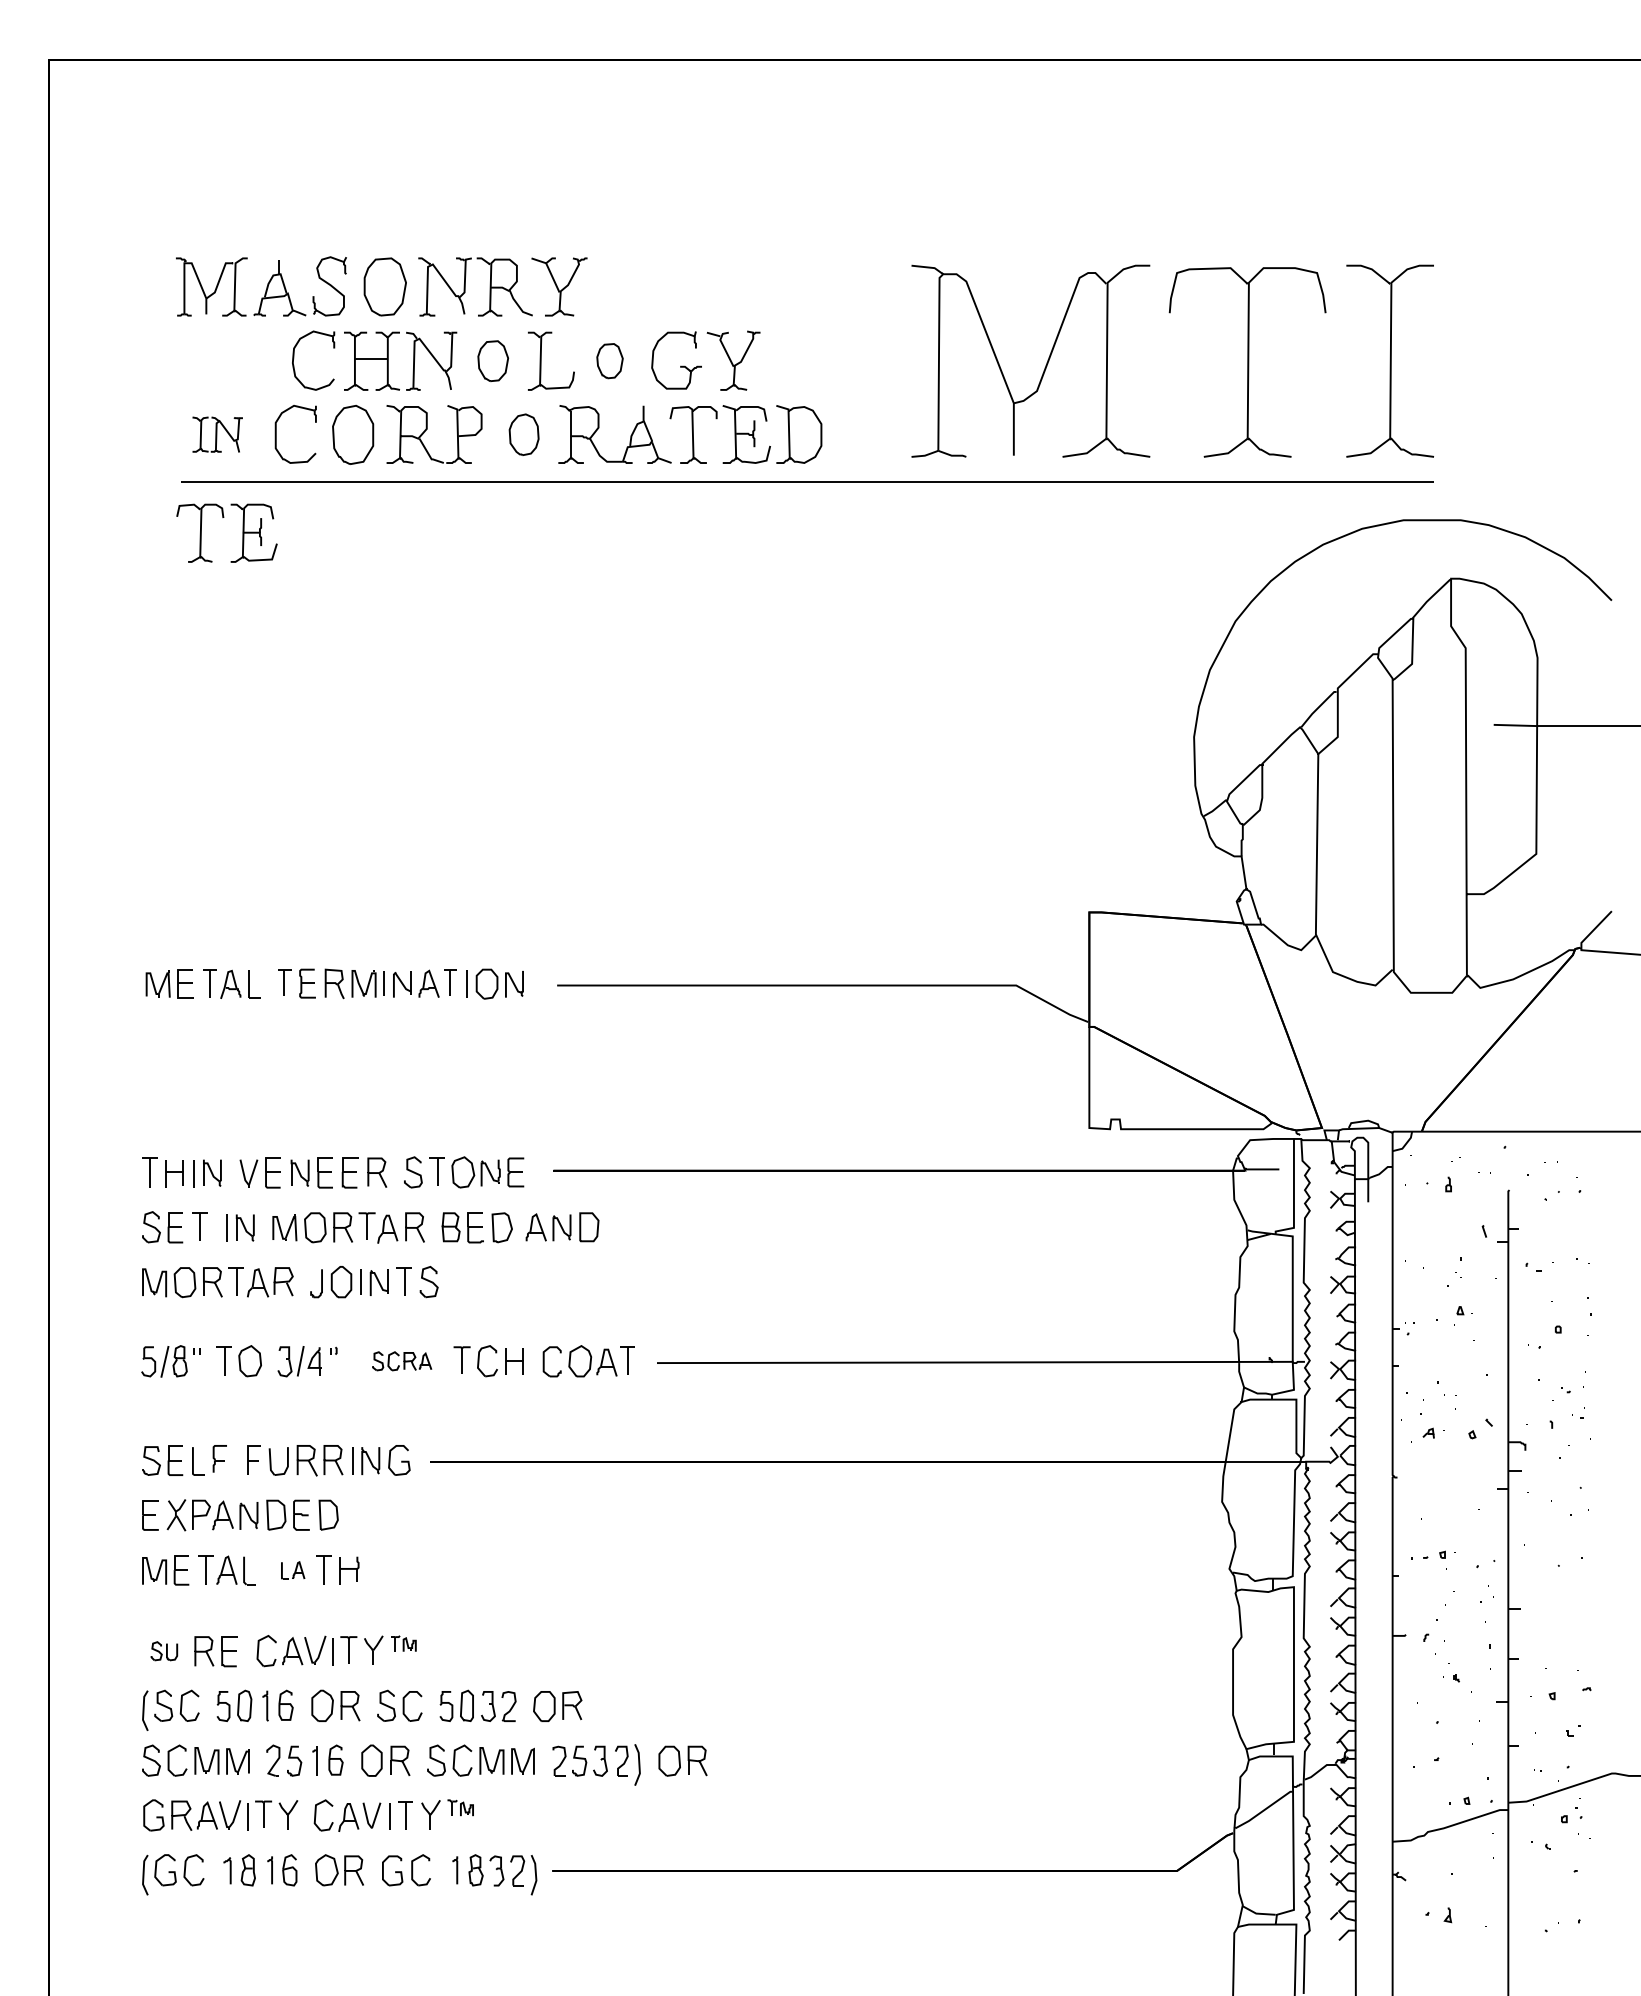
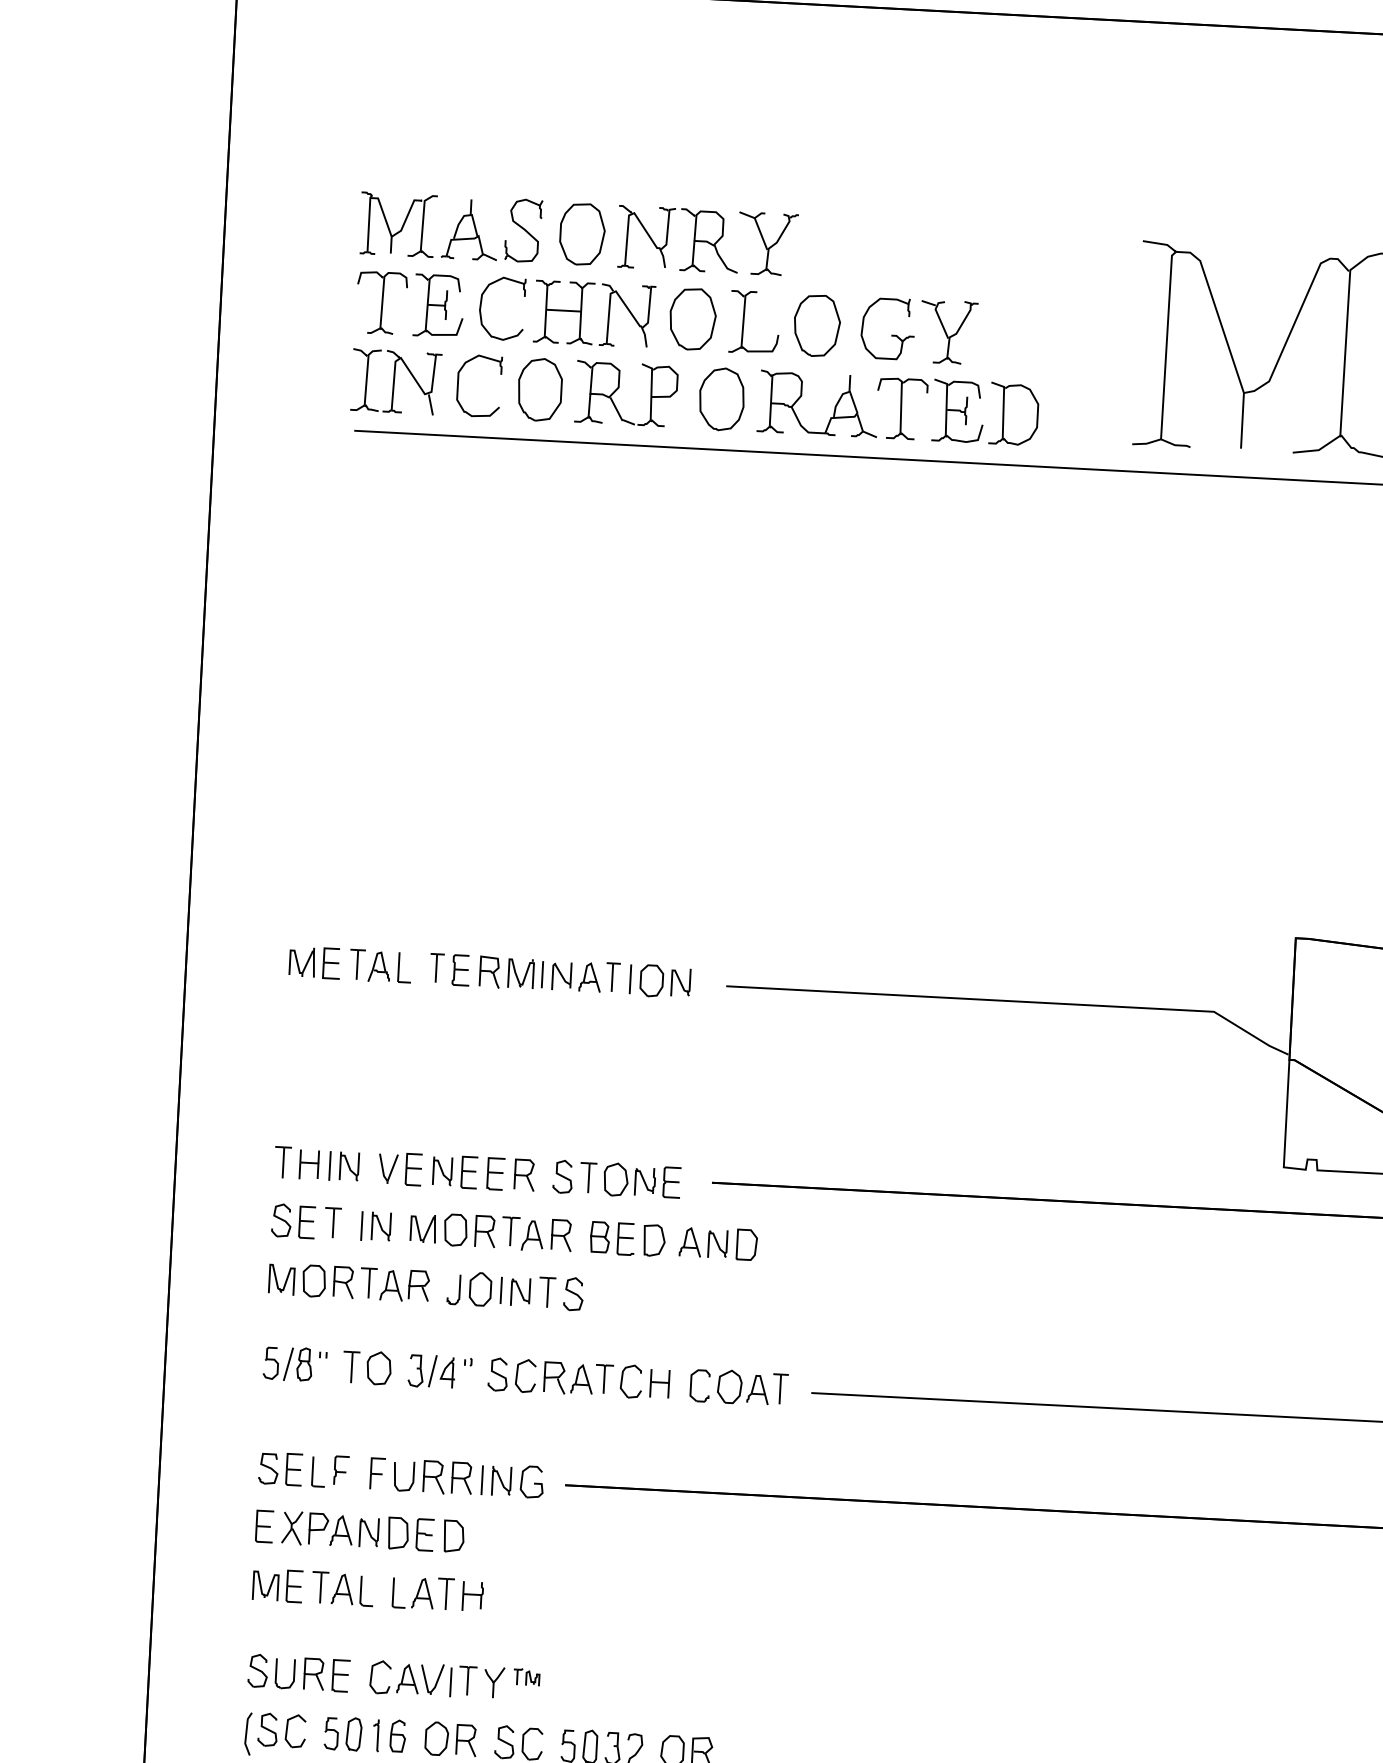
part: (493, 360) -> (693, 318), size x1.43
part: (609, 360) -> (816, 325), size x1.67
part: (217, 434) -> (395, 381), size x1.67
part: (523, 434) -> (721, 398), size x1.43
part: (224, 517) -> (408, 287), moved
part: (401, 1361) -> (539, 1377), size x1.67
part: (292, 1570) -> (412, 1593), size x1.67
part: (164, 1651) -> (271, 1672), size x1.67

